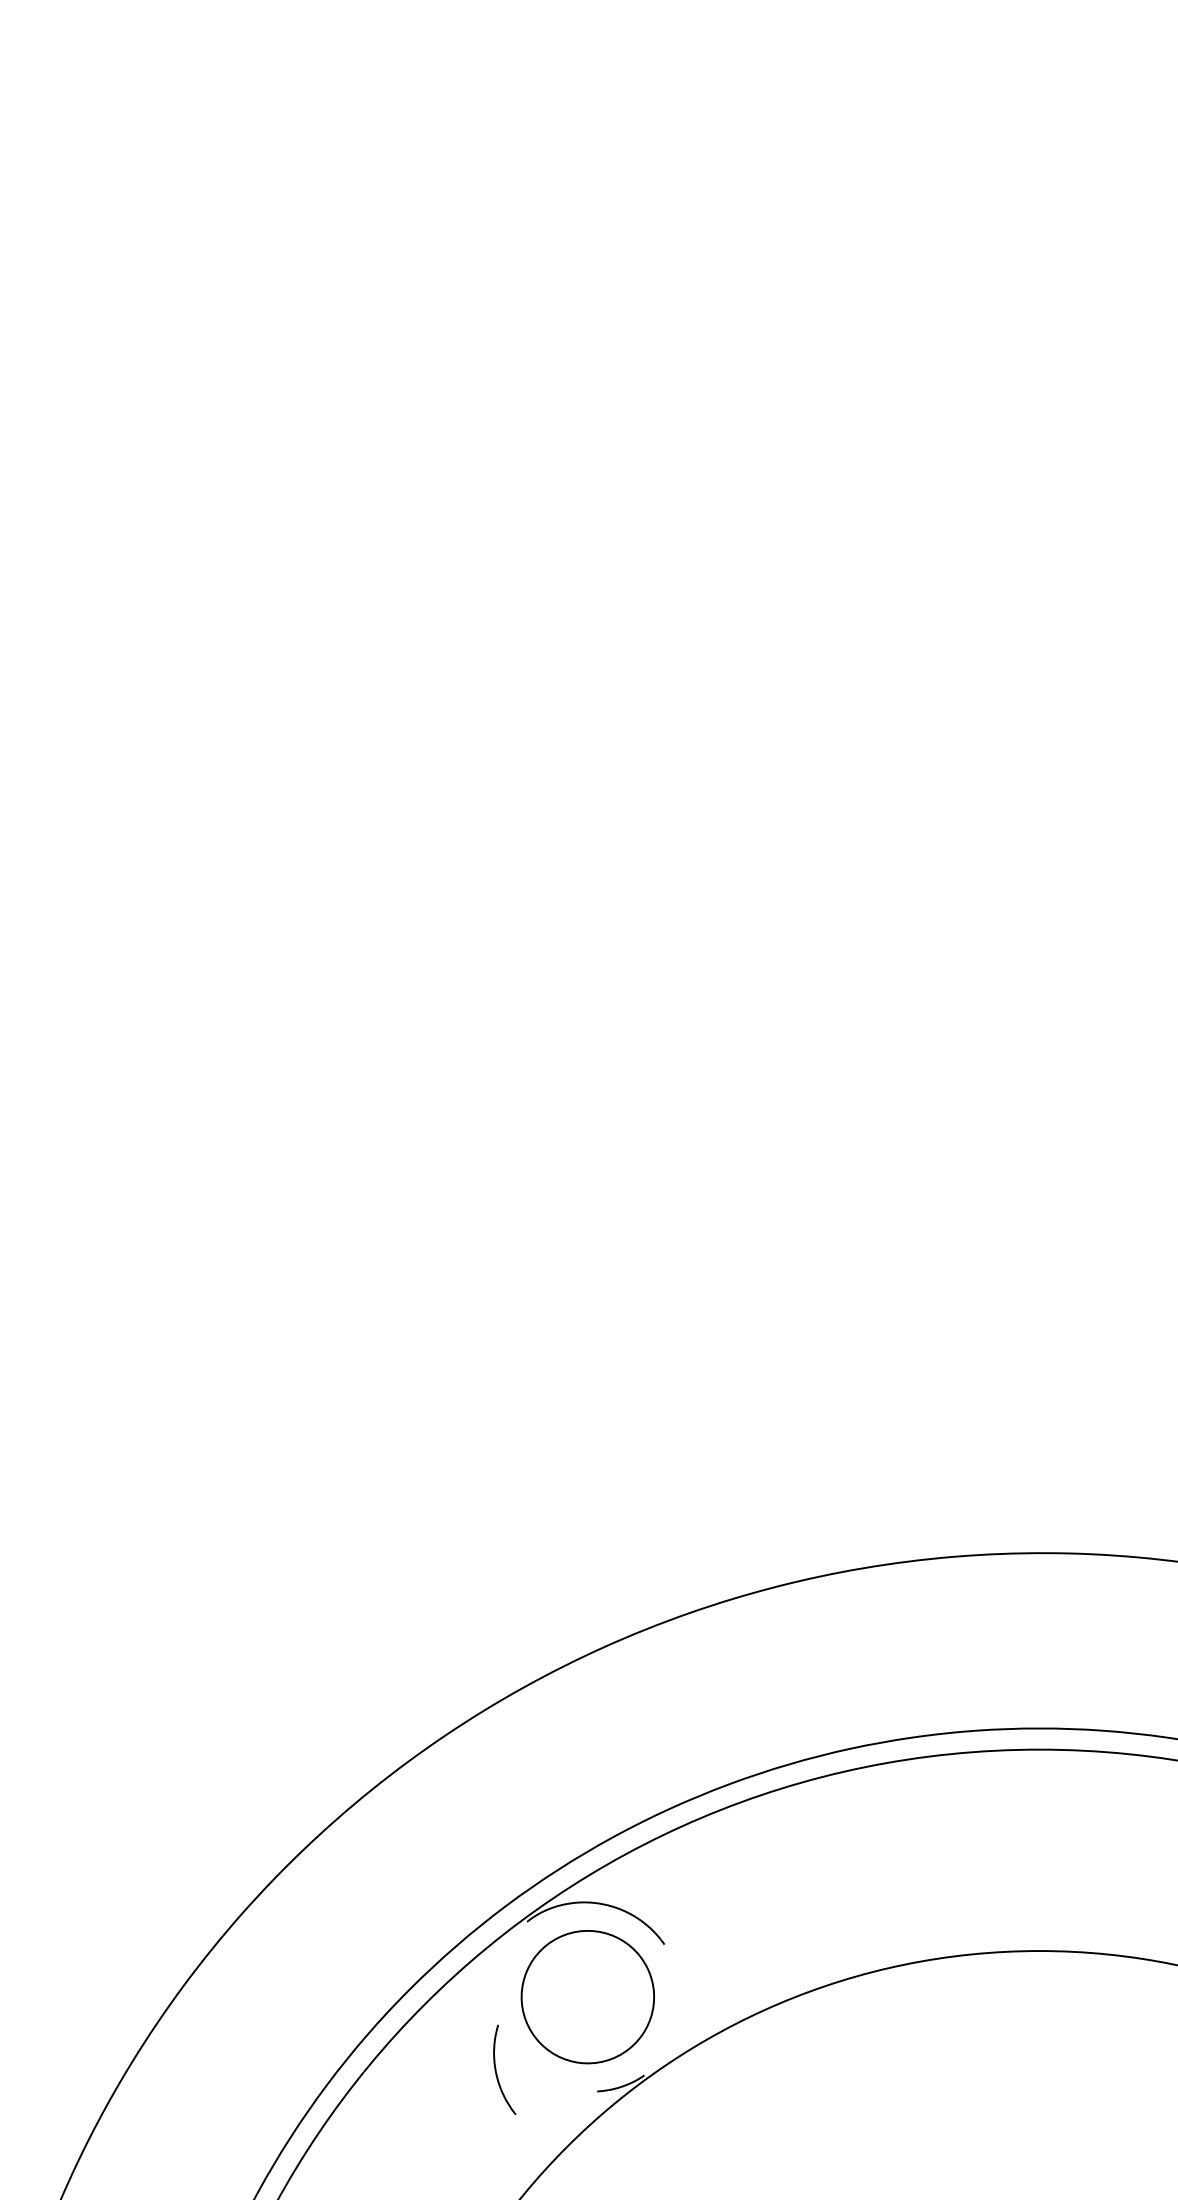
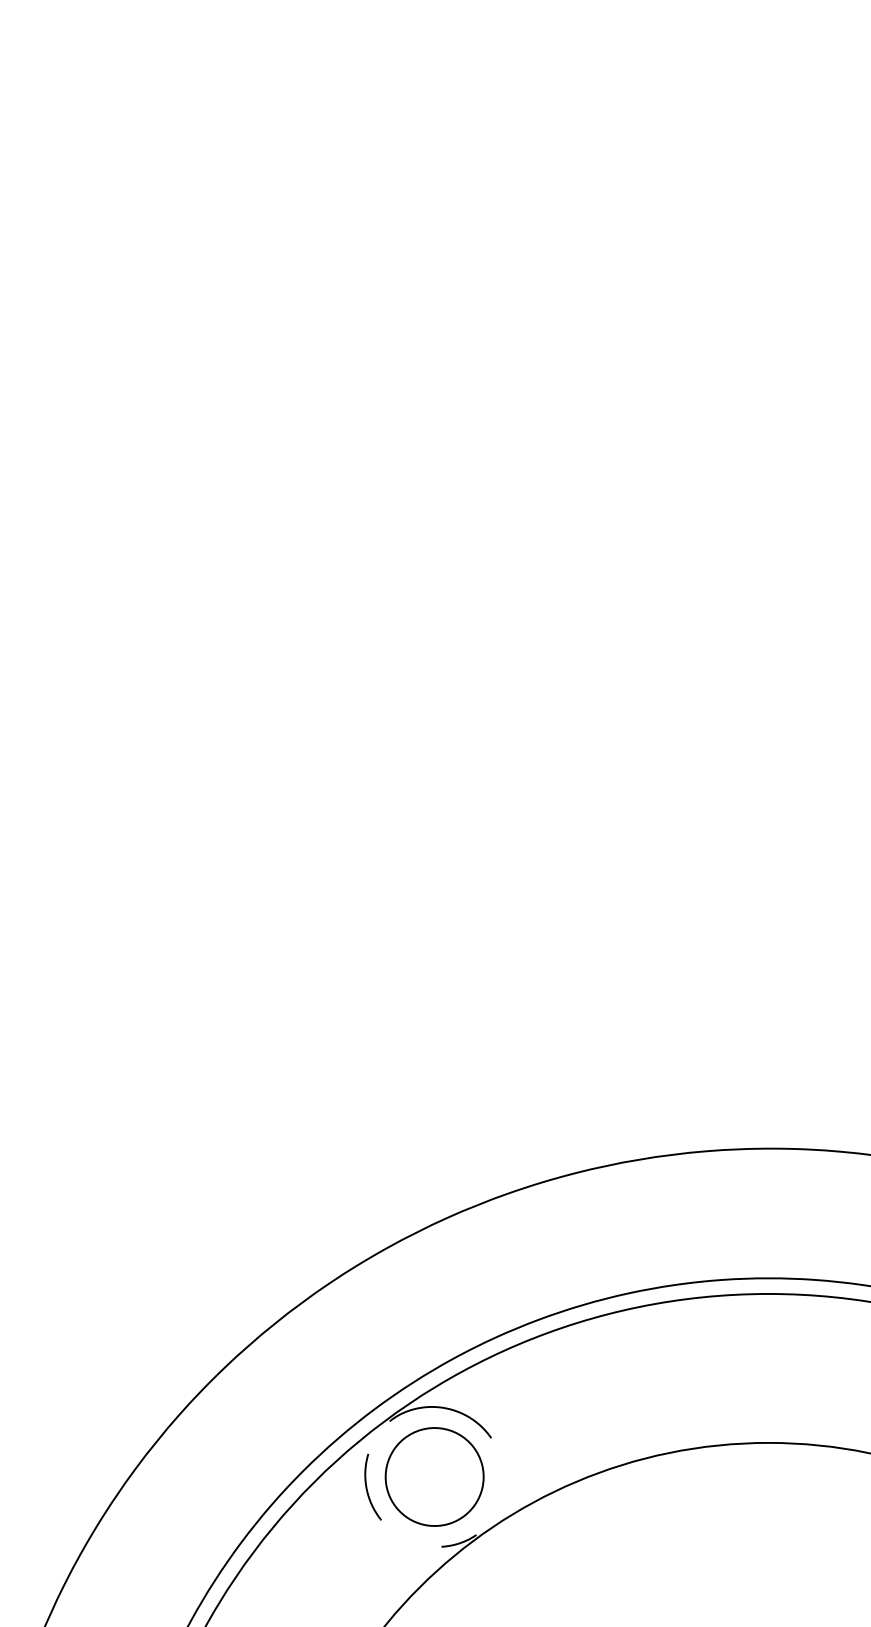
part: (496, 2069) -> (367, 1486), moved

